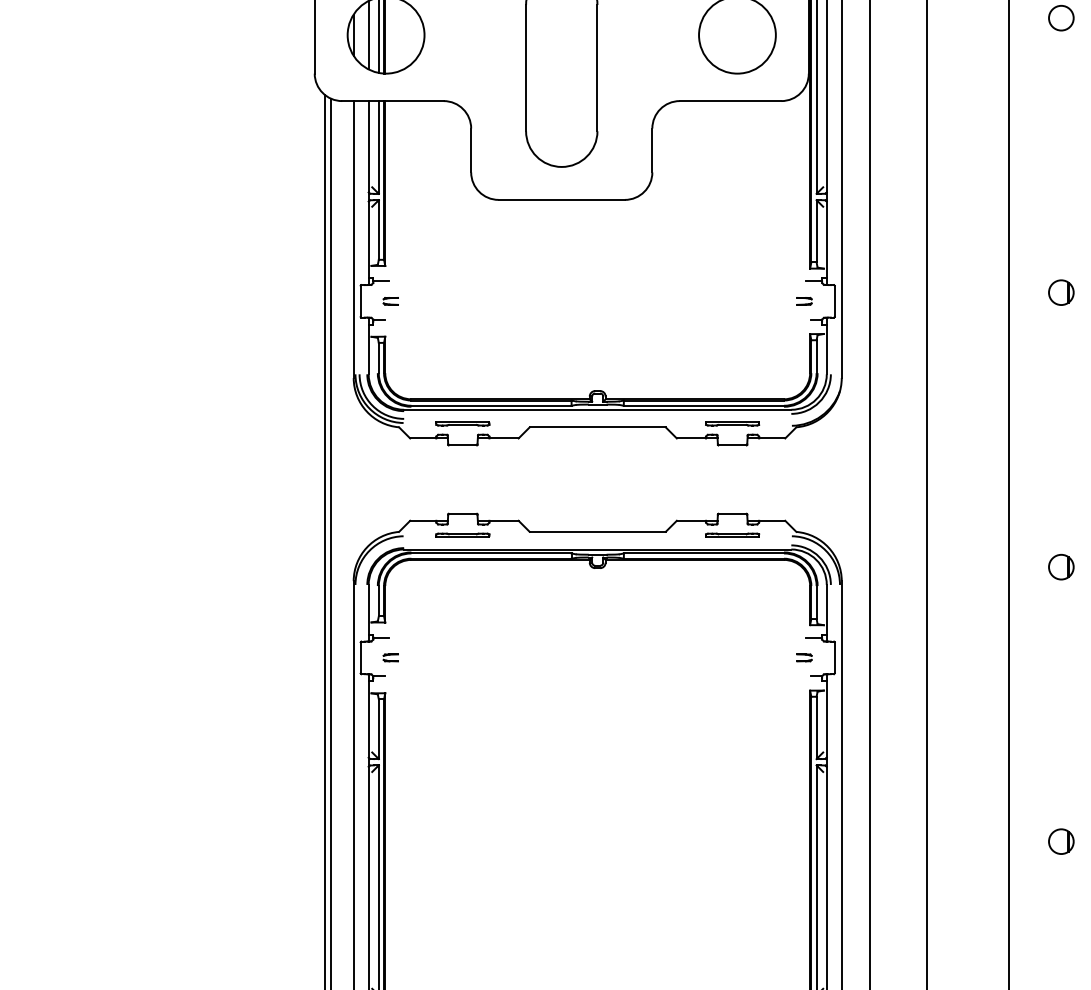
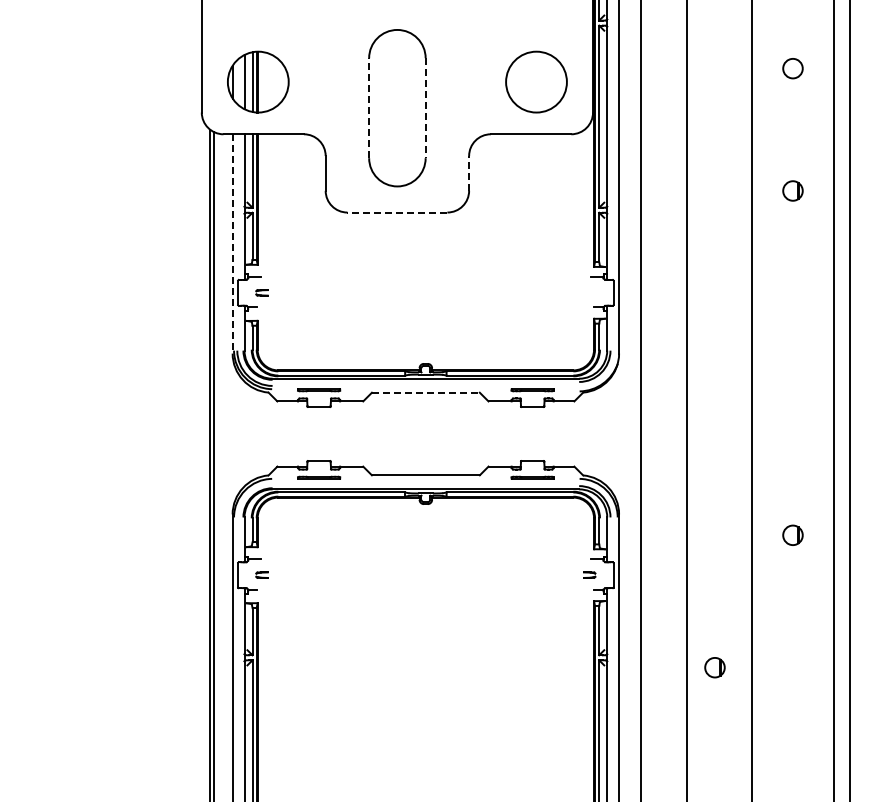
line: (526, 68) -> (369, 108), solid -> dashed
line: (597, 68) -> (425, 108), solid -> dashed
line: (652, 149) -> (469, 172), solid -> dashed
line: (561, 199) -> (397, 212), solid -> dashed
line: (353, 239) -> (232, 243), solid -> dashed
part: (1060, 292) -> (792, 190), moved
part: (804, 300) -> (589, 292), removed
line: (597, 427) -> (425, 392), solid -> dashed
part: (1060, 566) -> (792, 534), moved
part: (1060, 841) -> (714, 667), moved

